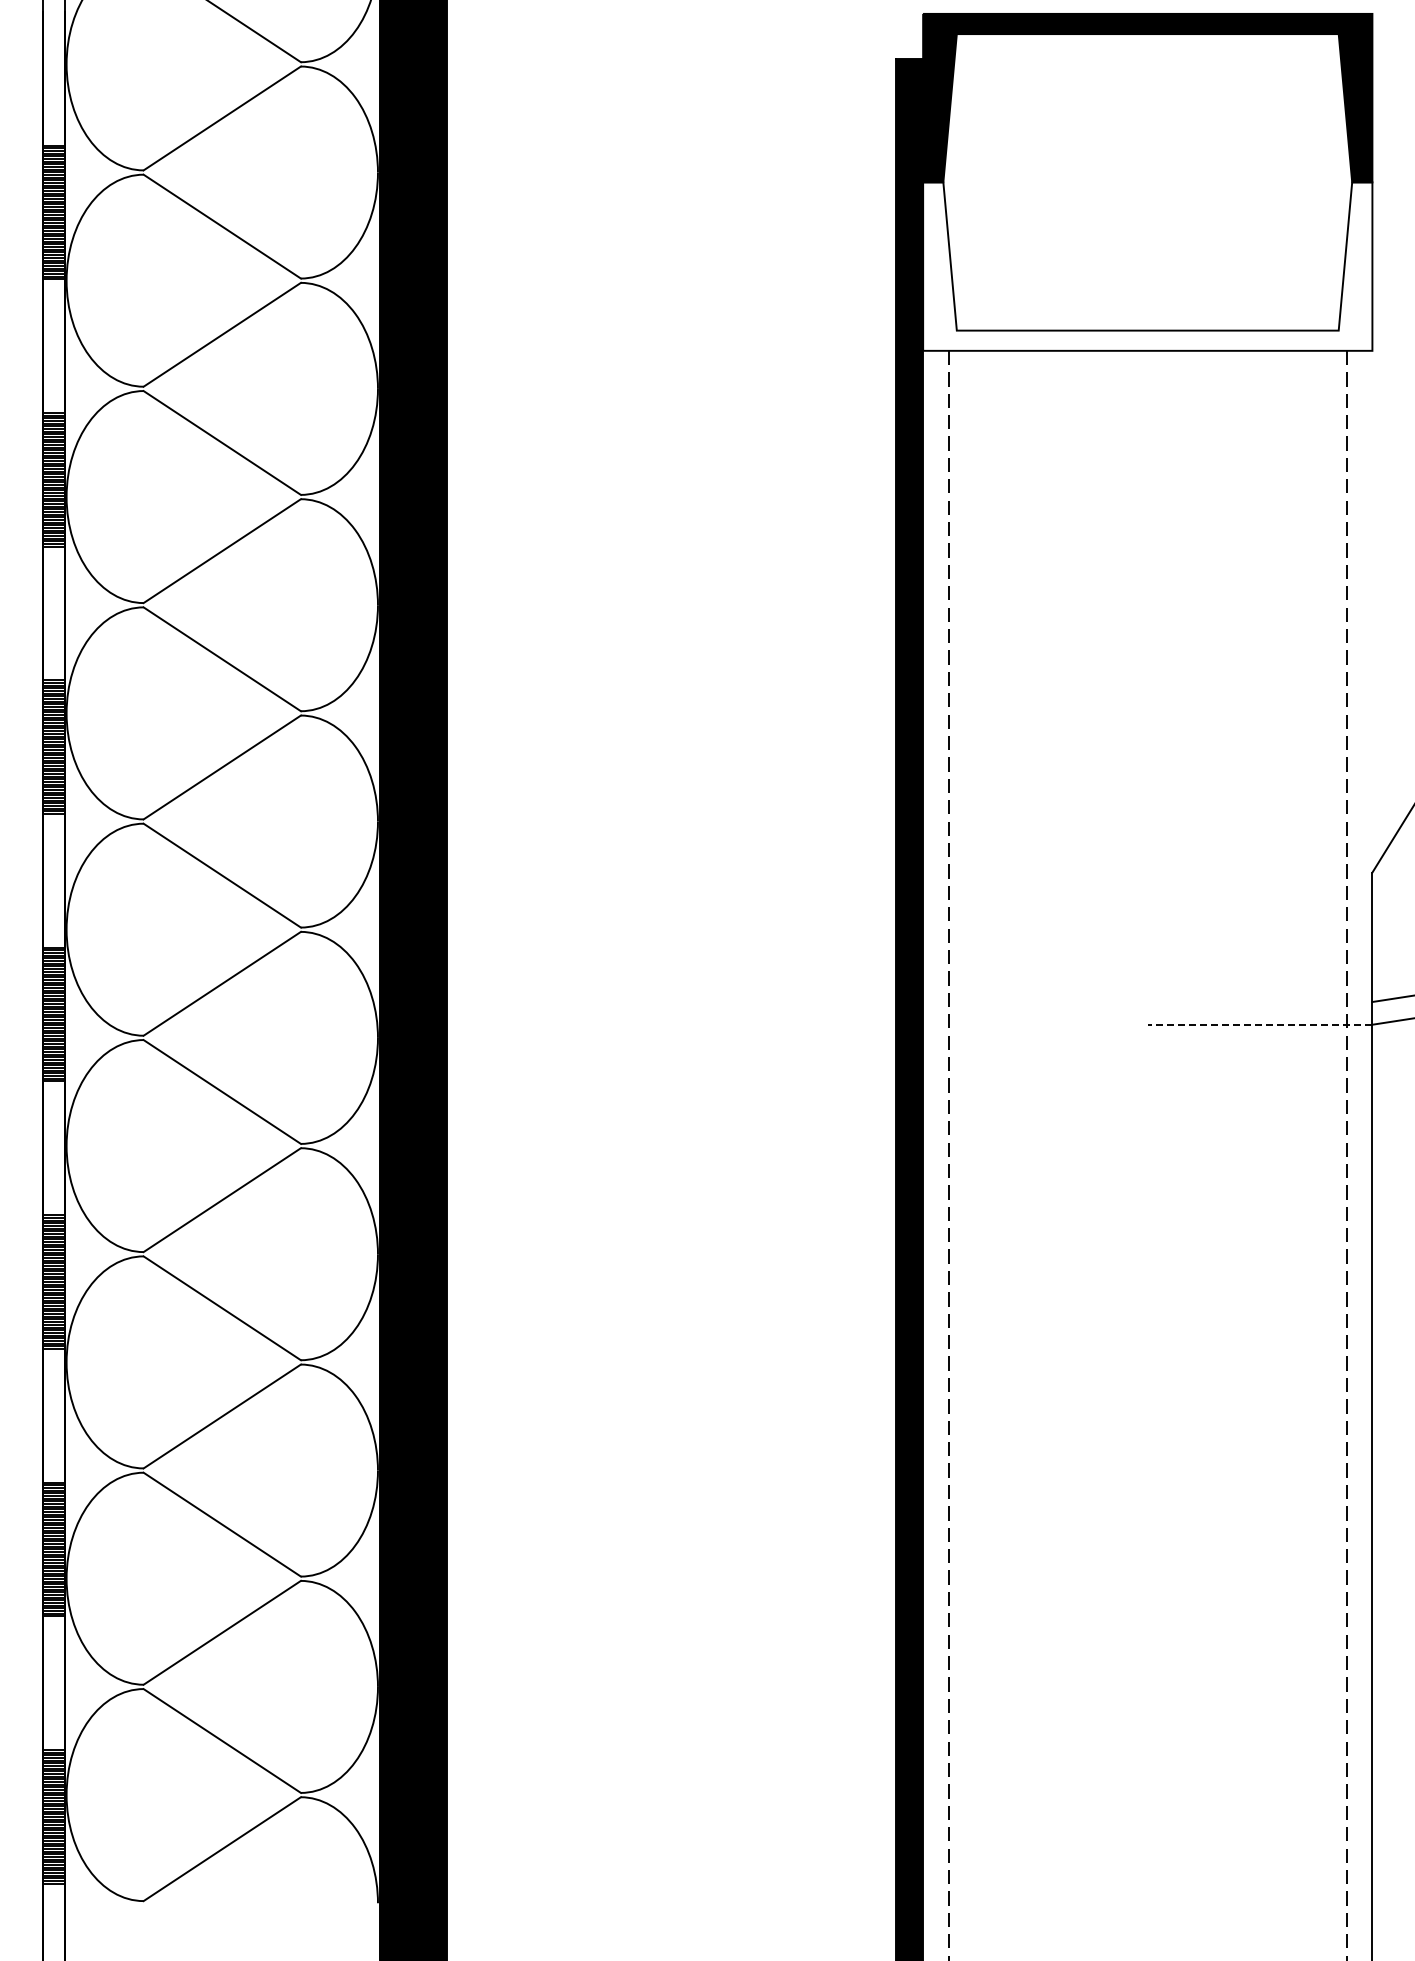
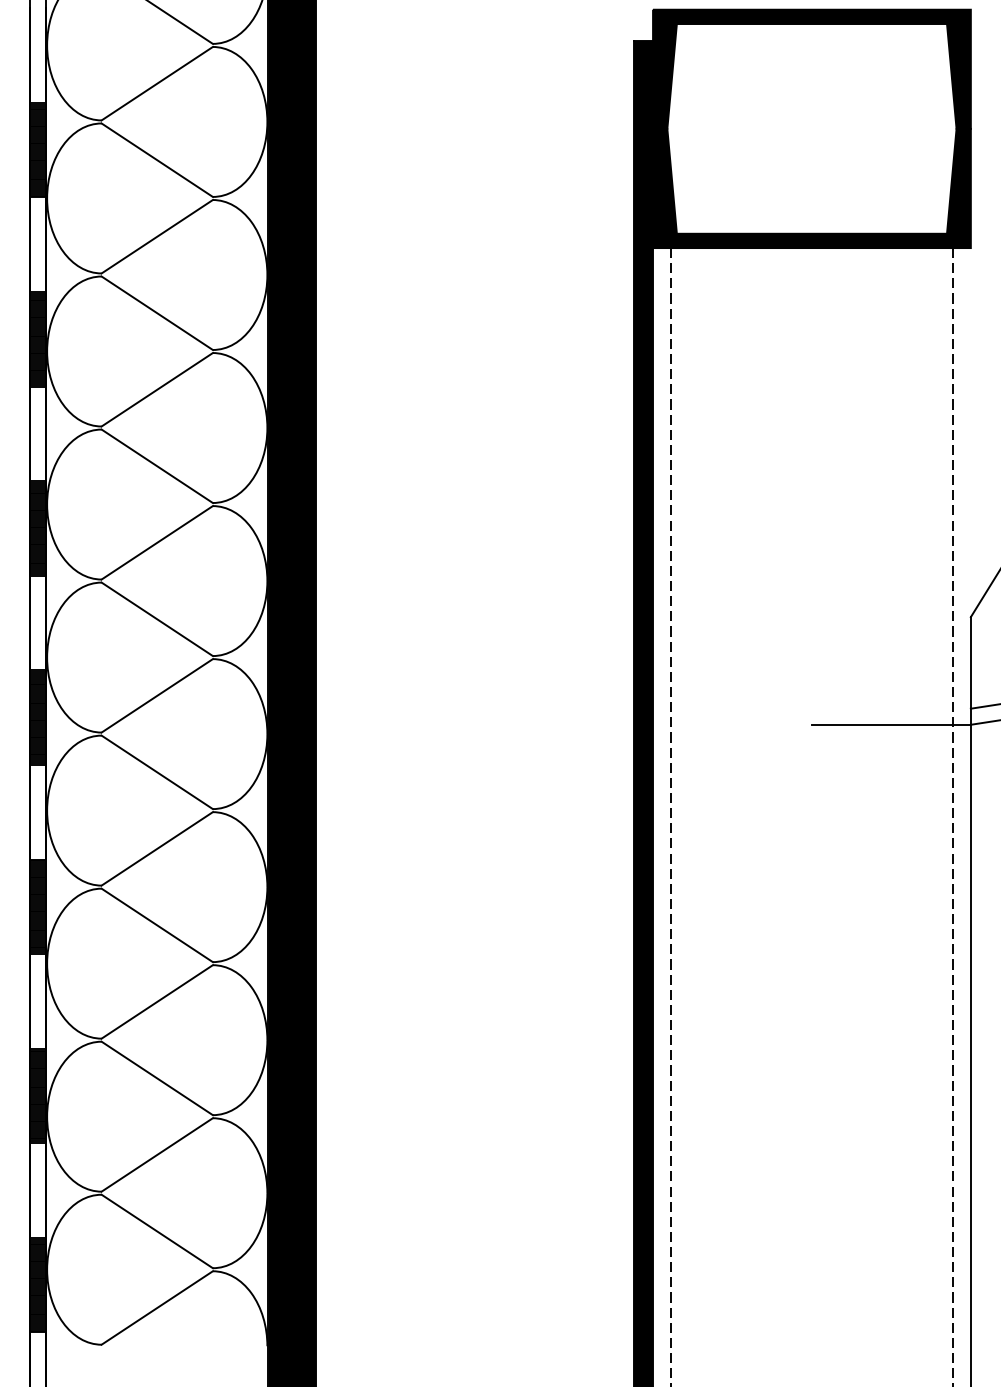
fill: (1147, 266) -> (811, 188), added
line: (1259, 1024) -> (890, 724), dashed -> solid

